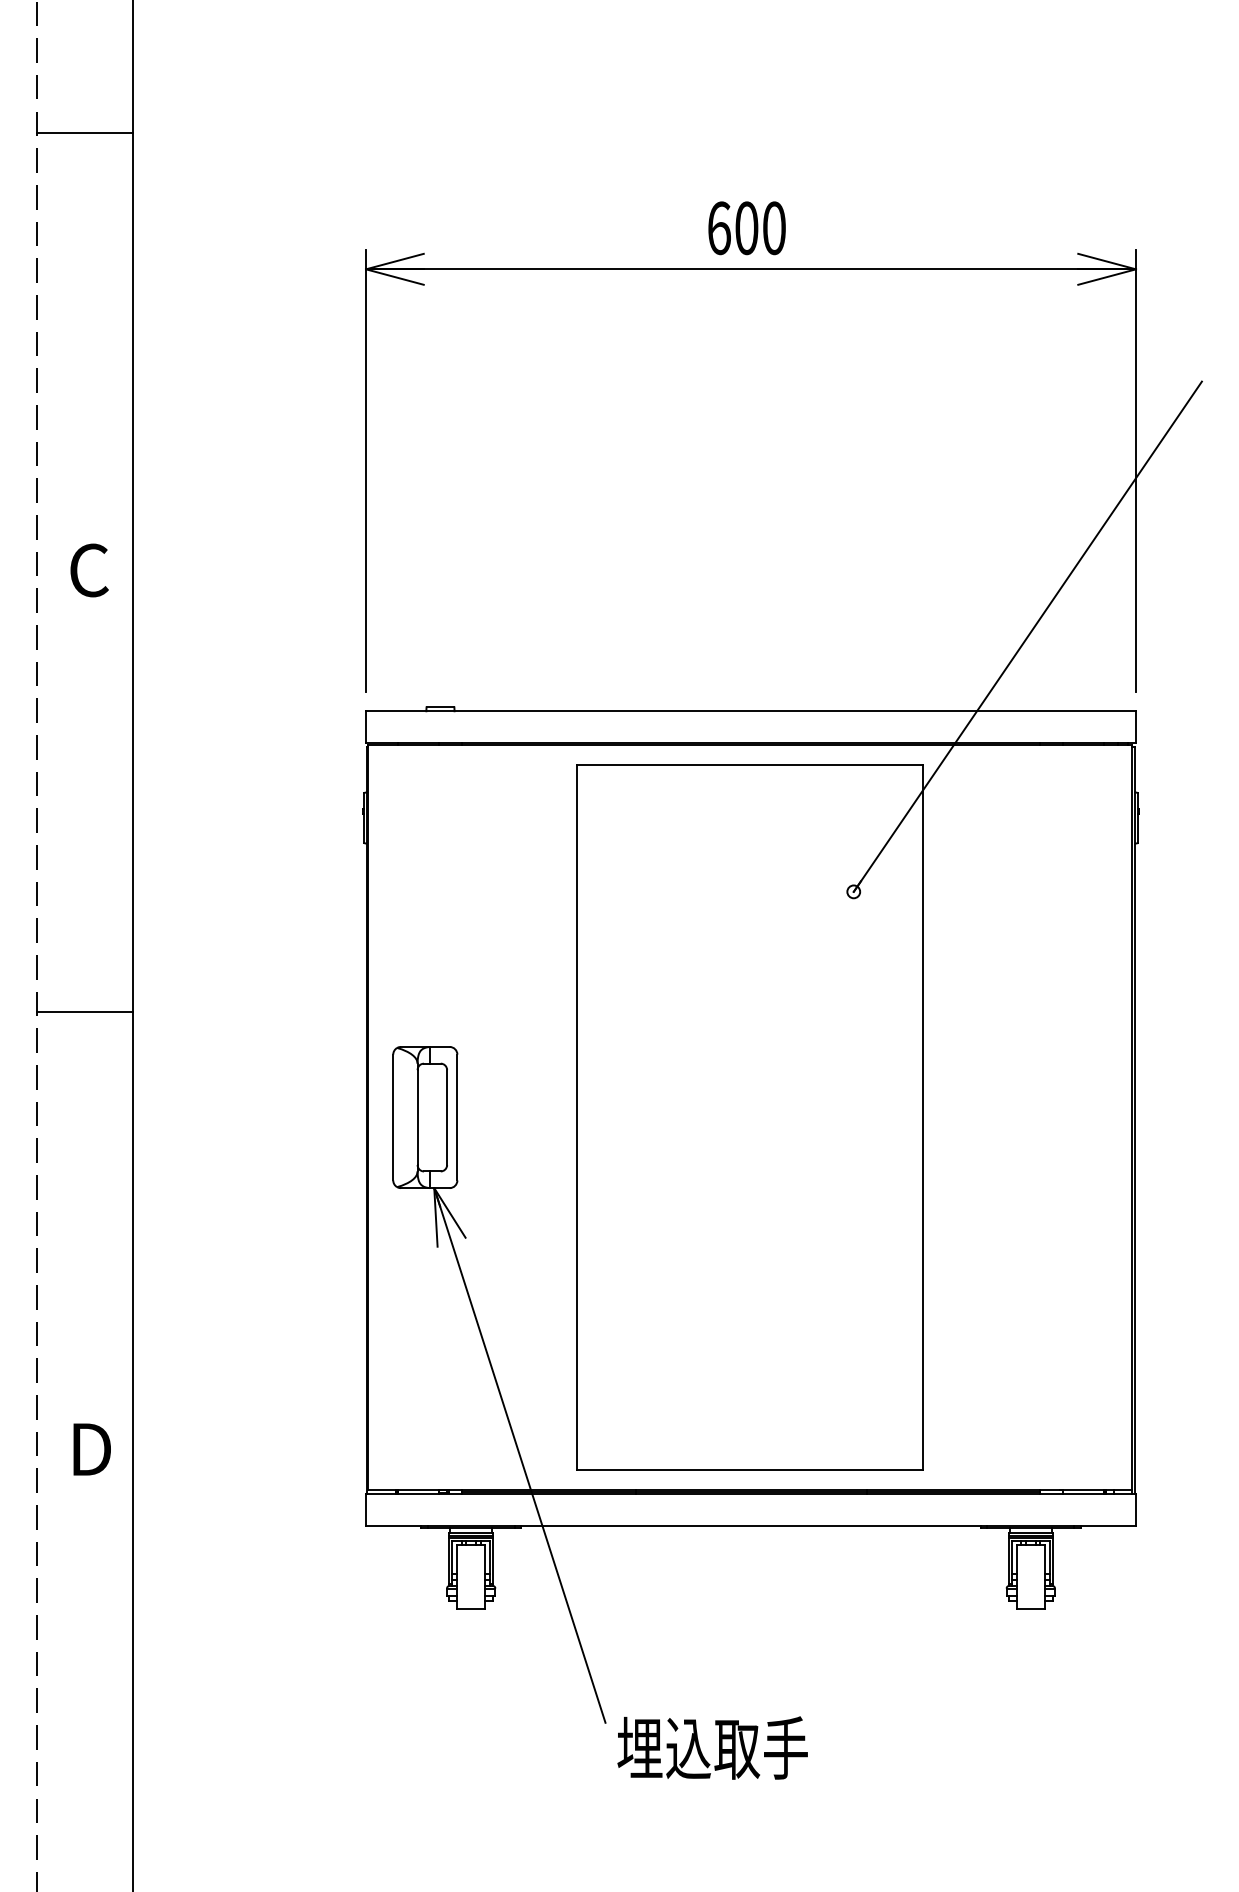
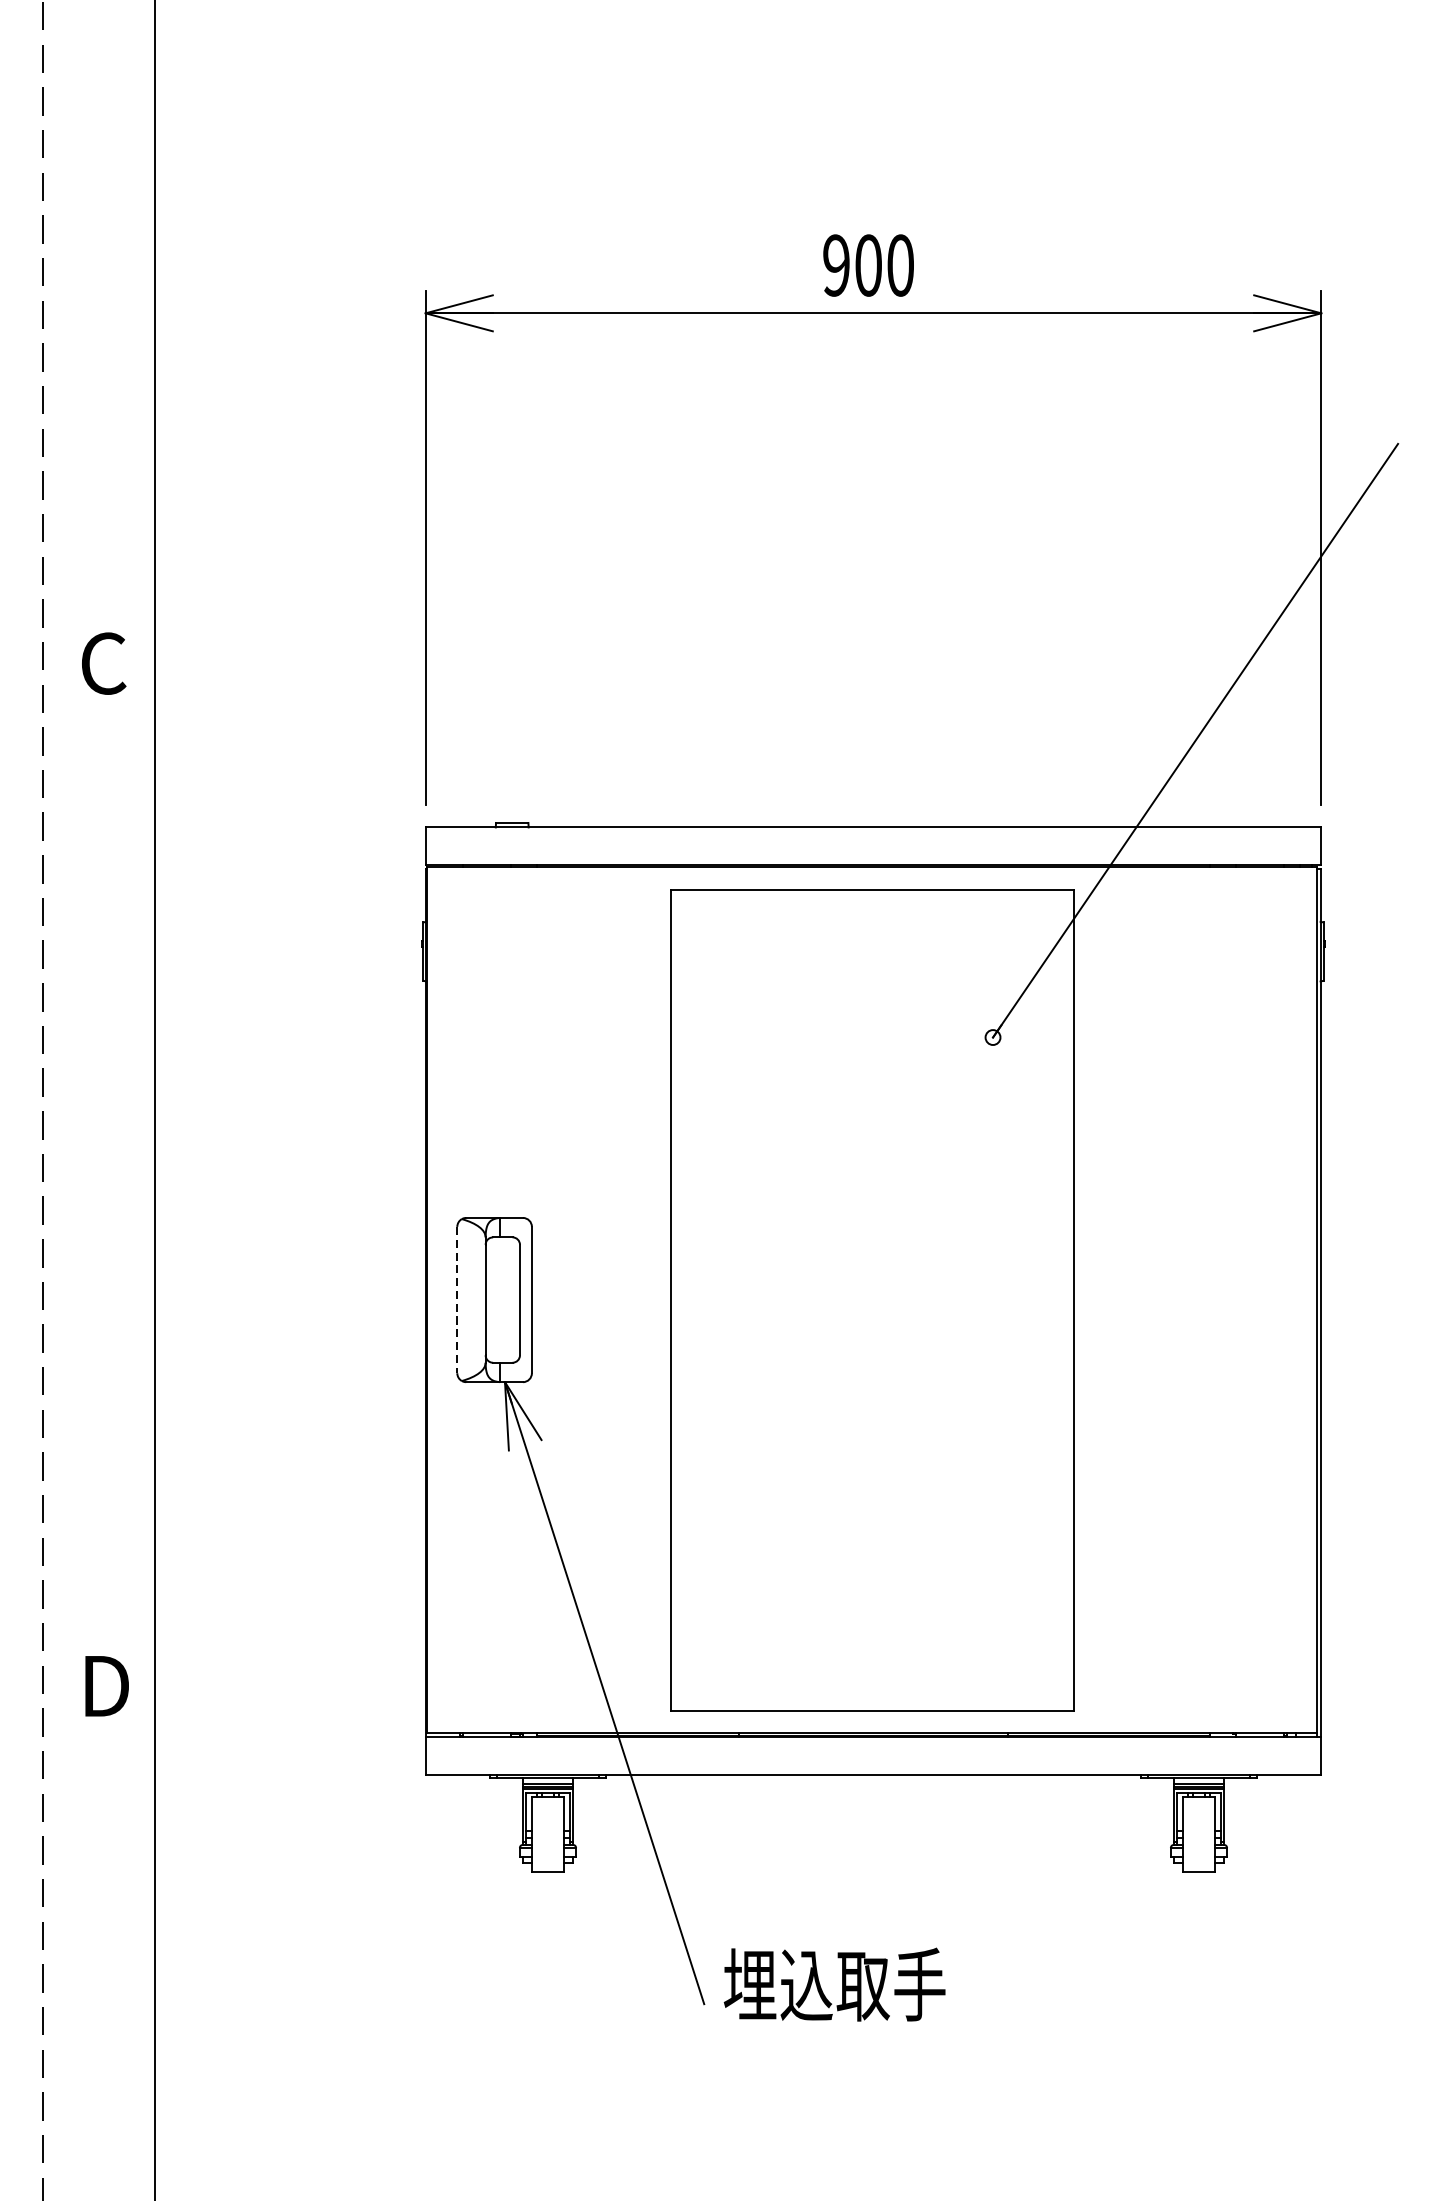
line: (85, 132) -> (99, 154), removed
text: (718, 228) -> (835, 265), 600 -> 900
line: (85, 1011) -> (99, 1176), removed
line: (393, 1117) -> (457, 1300), solid -> dashed
text: (712, 1747) -> (834, 1984), moved

